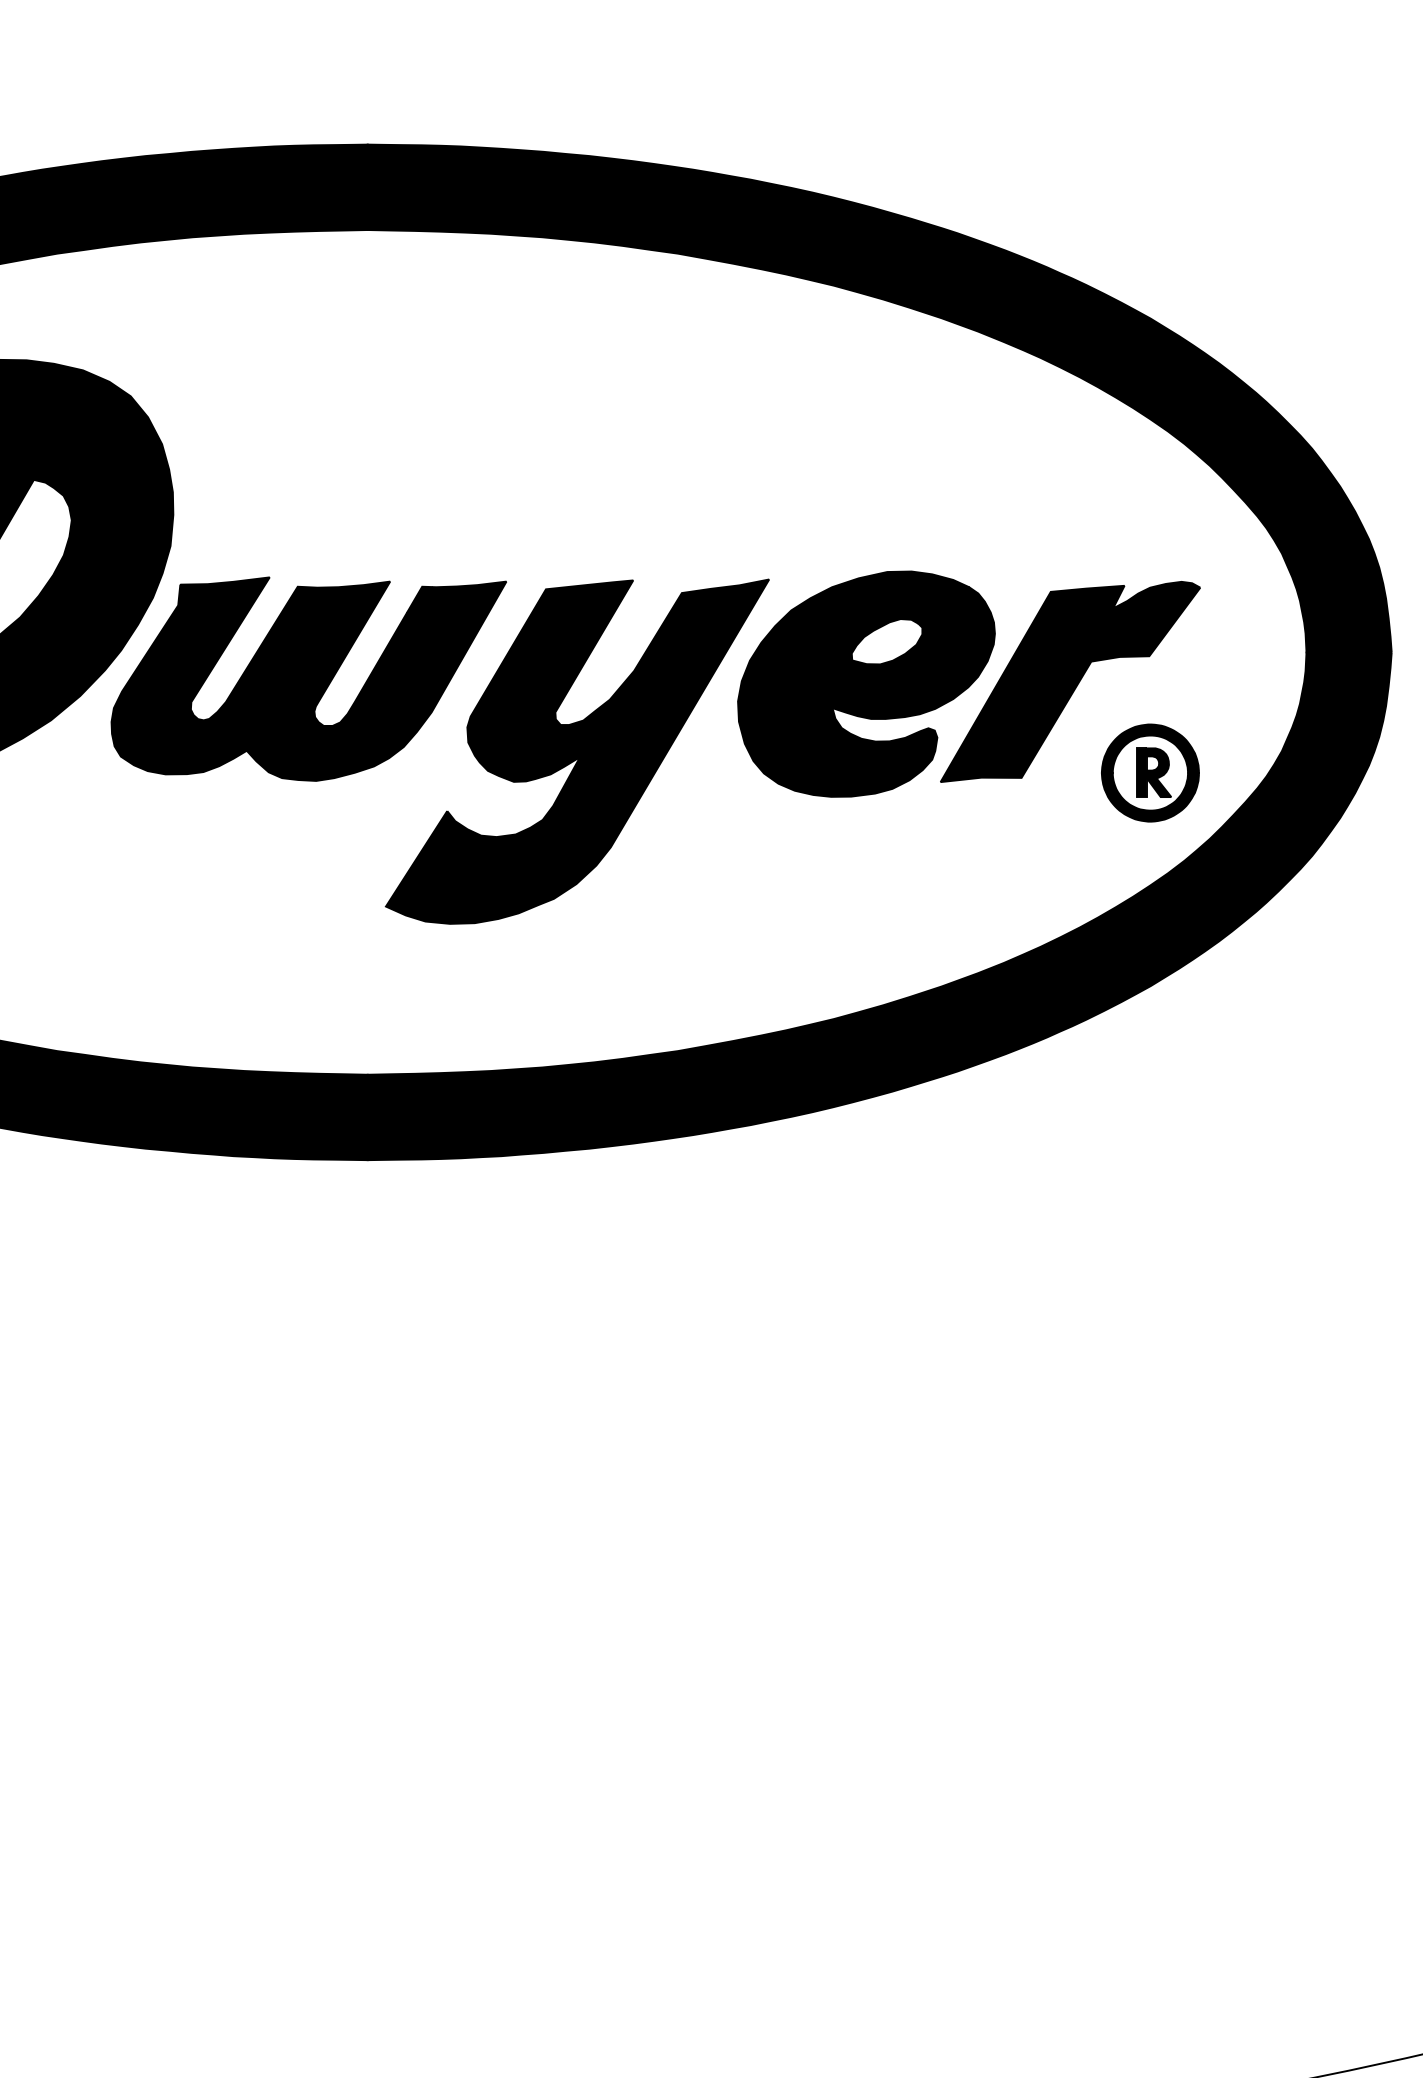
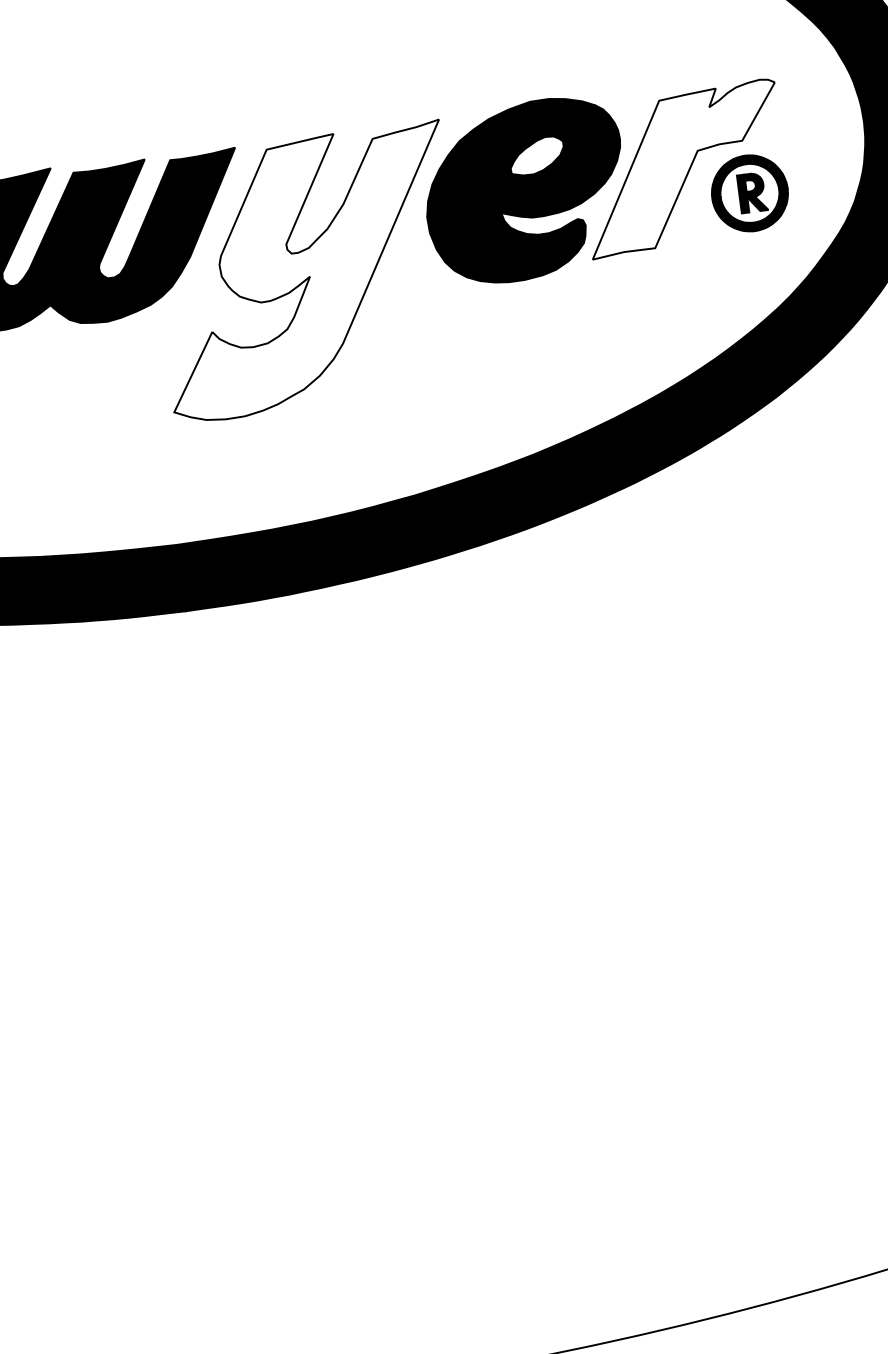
fill: (1070, 681) -> (683, 168), removed
fill: (577, 751) -> (307, 272), removed
part: (1150, 772) -> (749, 192), moved

